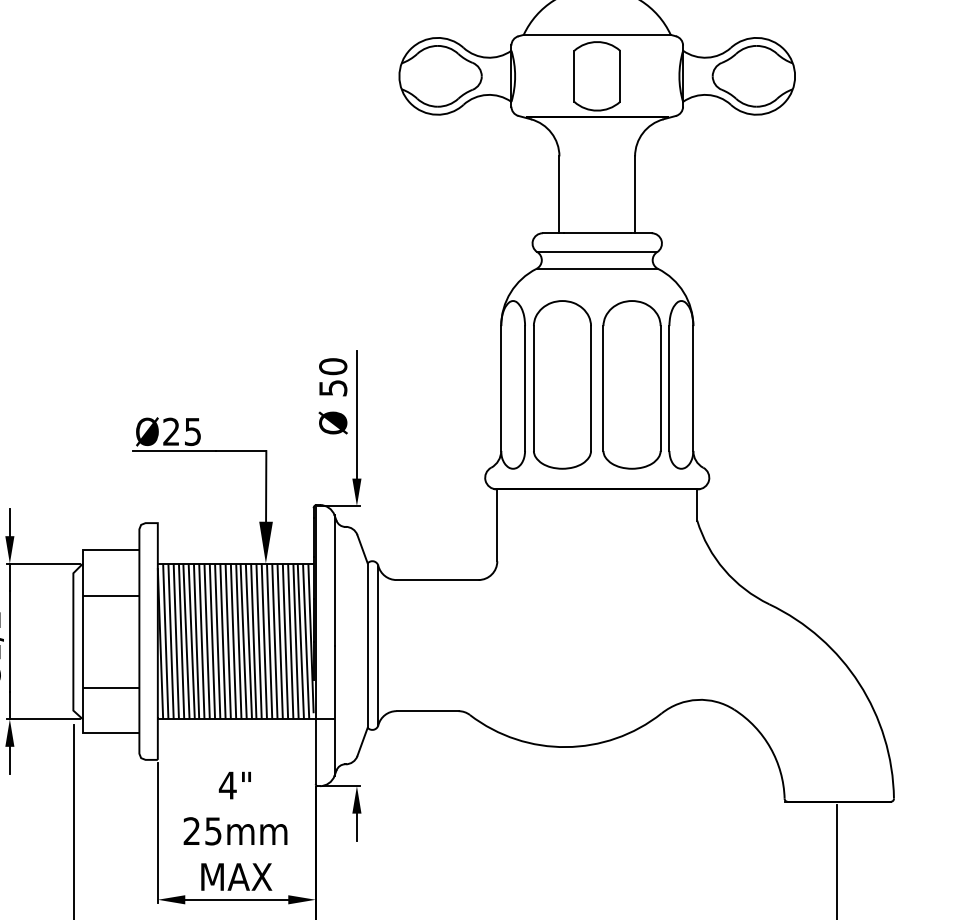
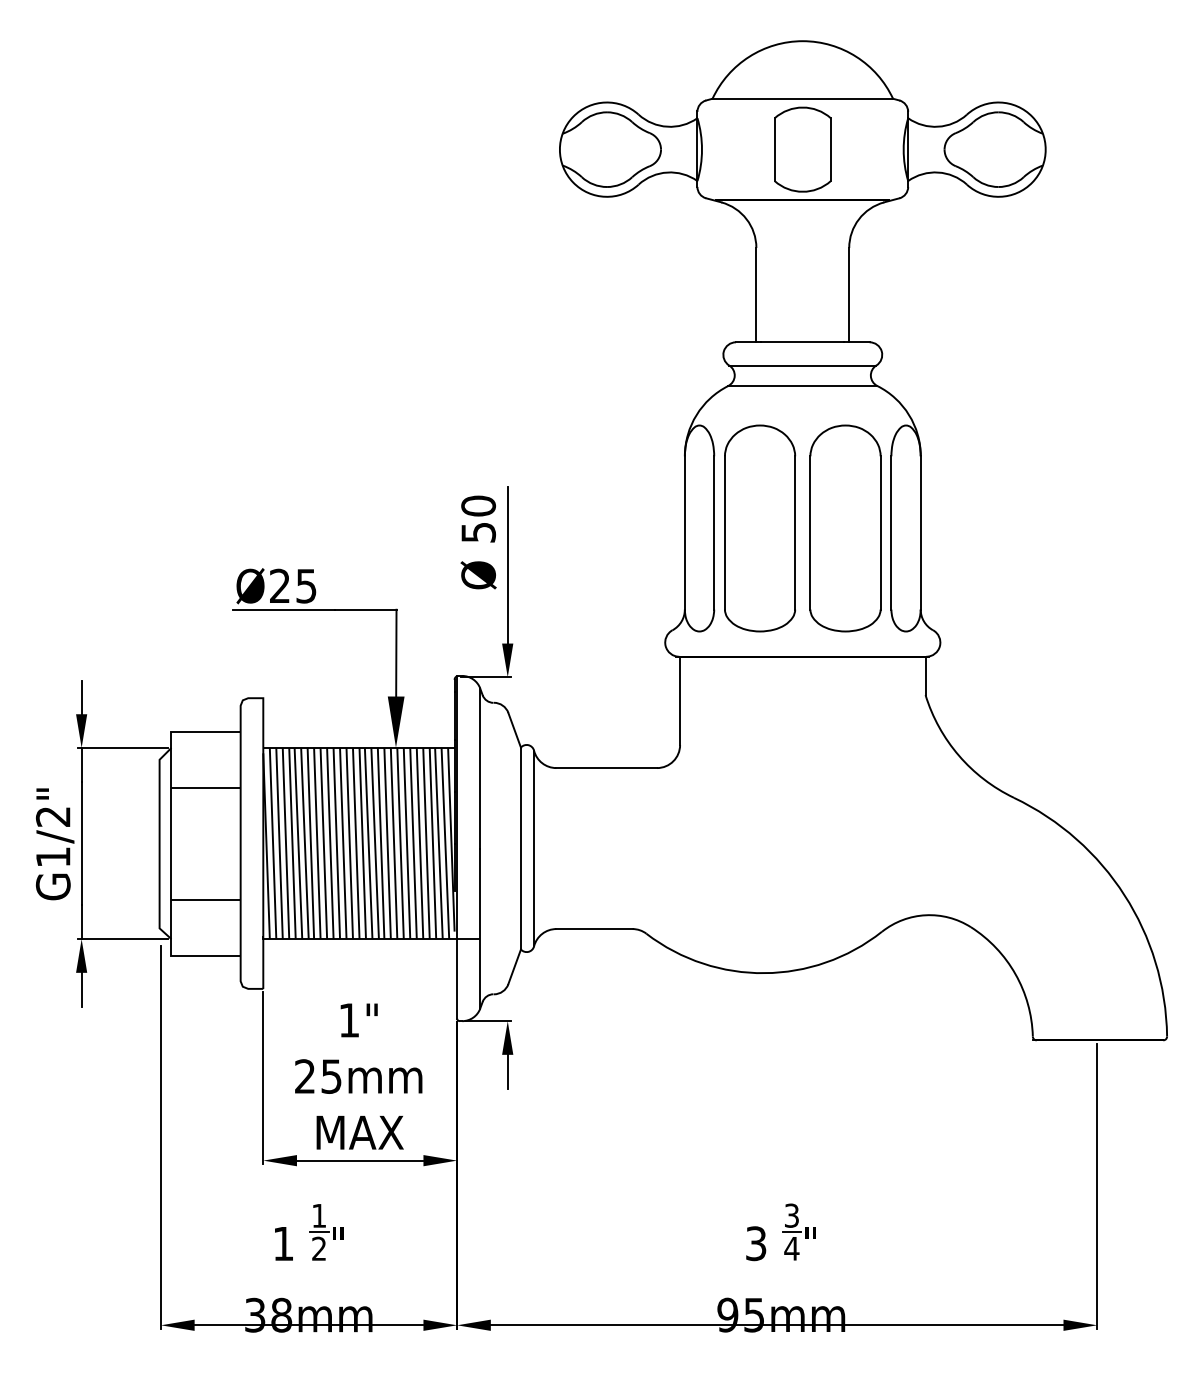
text: (228, 785) -> (349, 1020), 4" -> 1"

